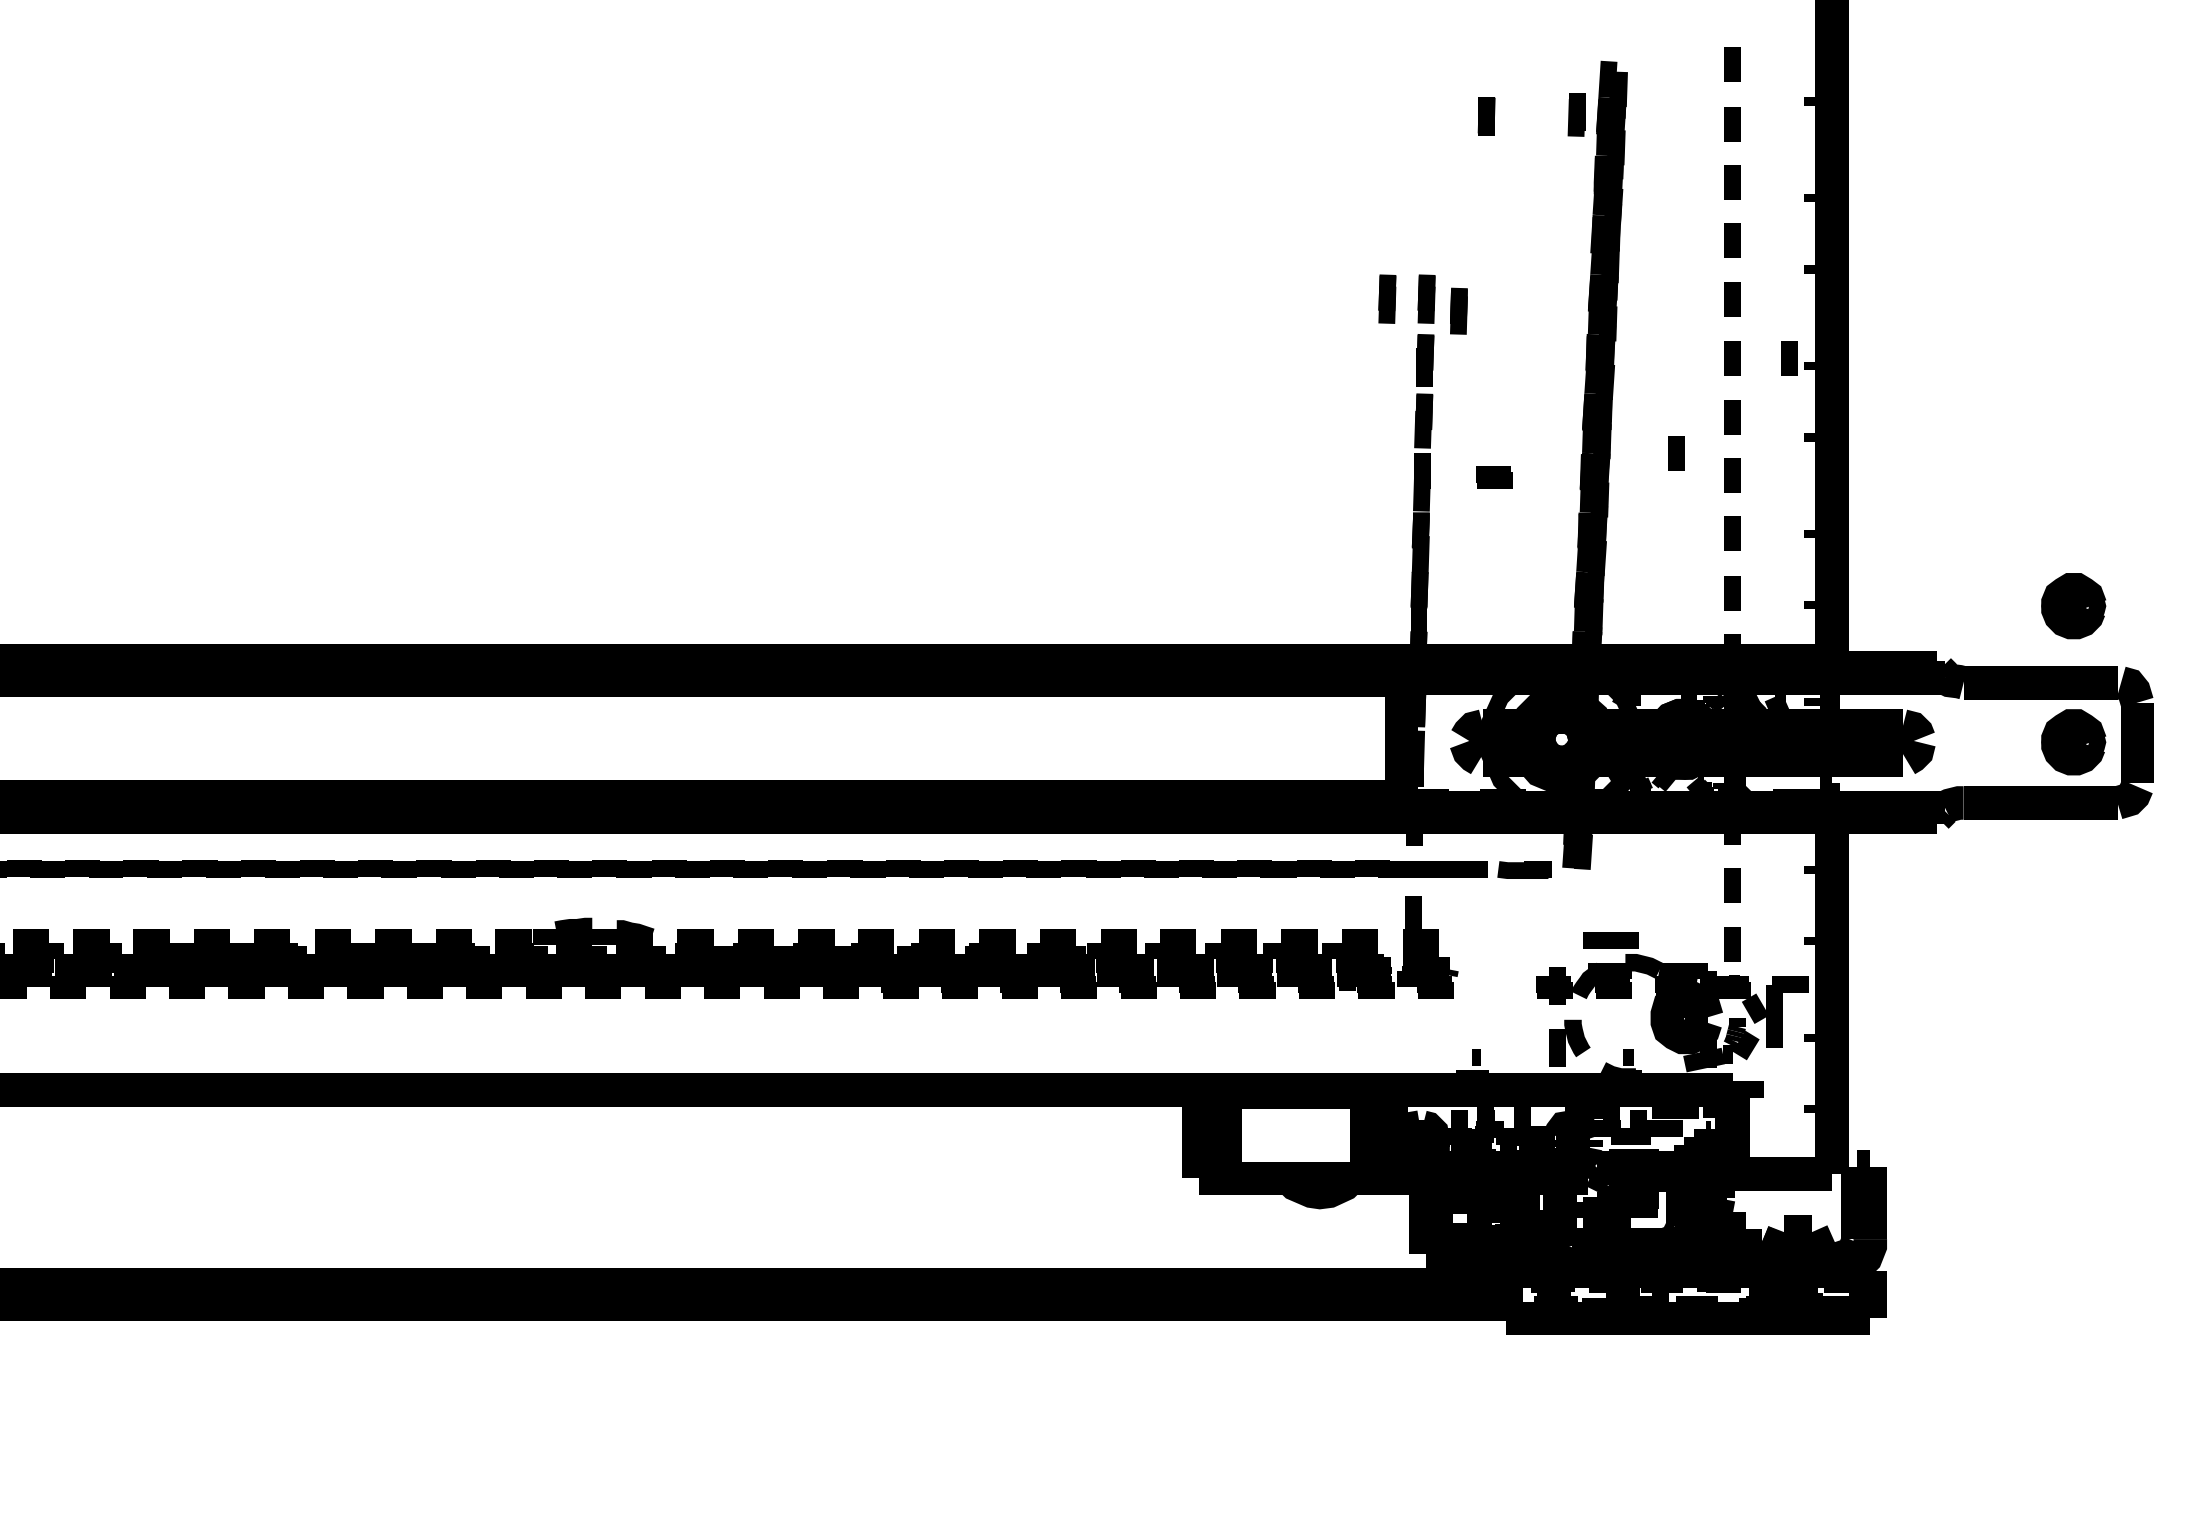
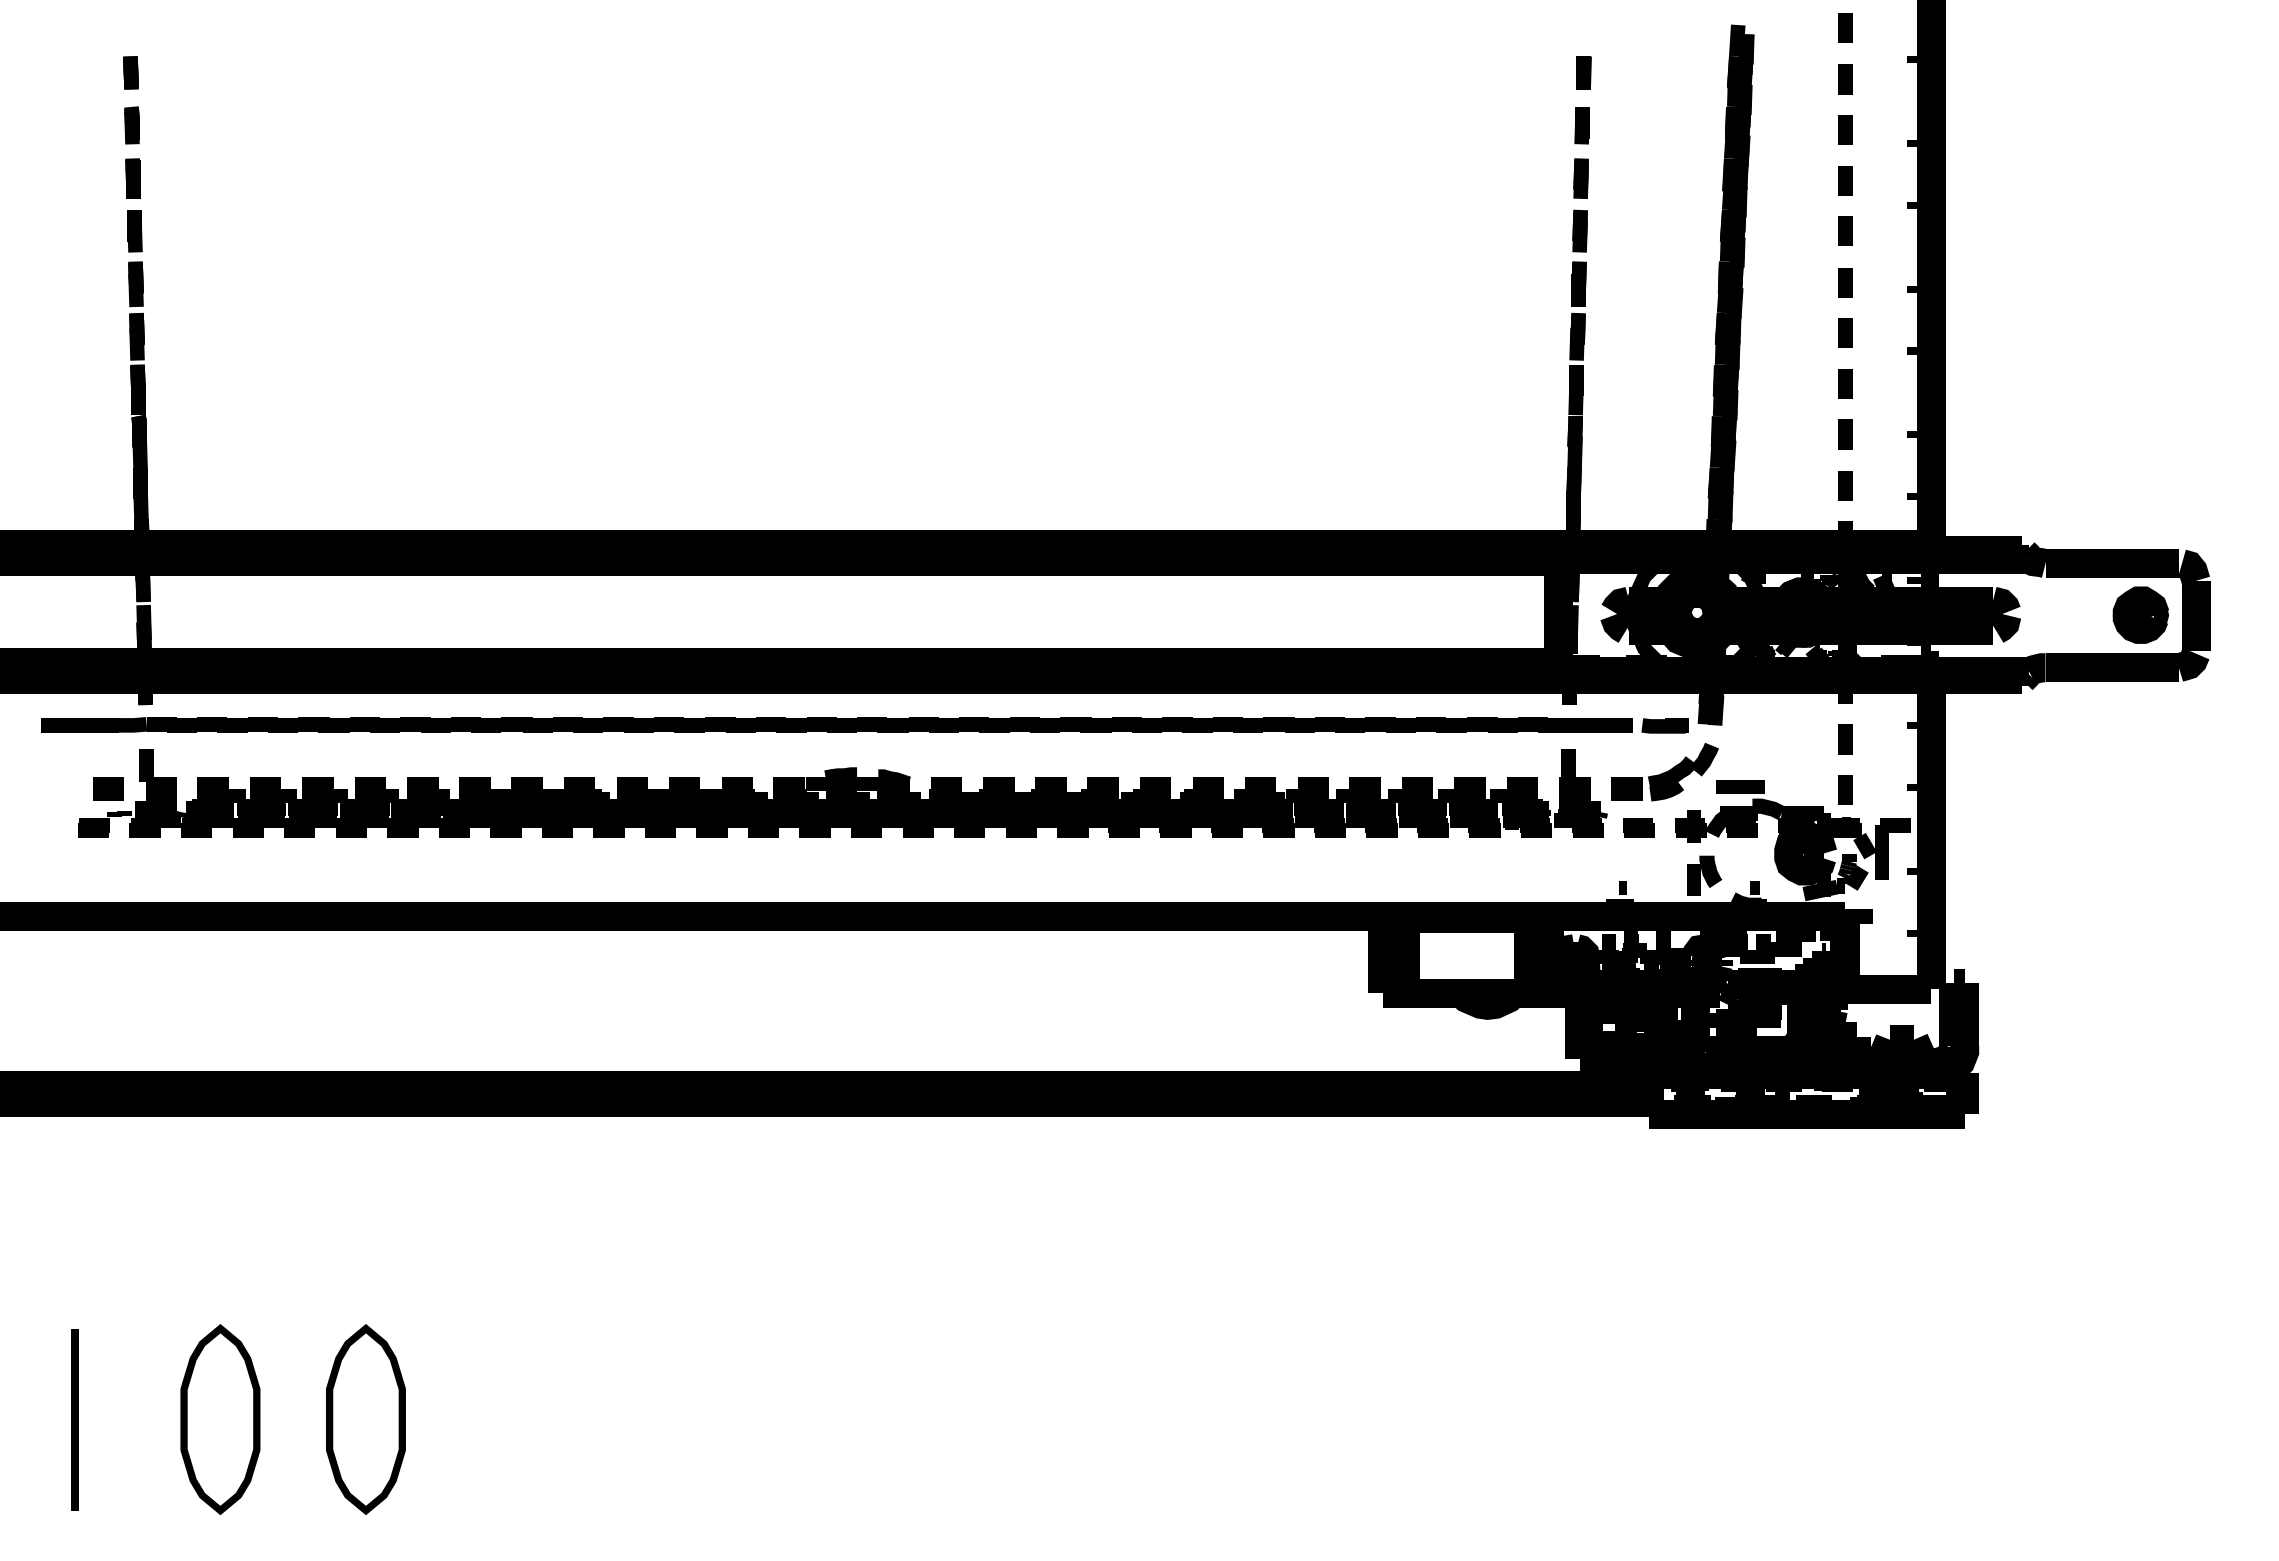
part: (1575, 114) -> (1581, 125), moved
part: (1485, 116) -> (1583, 72), moved
part: (1386, 298) -> (1545, 230), removed
part: (1458, 311) -> (1580, 178), moved
line: (1789, 358) -> (1894, 282), removed
line: (1676, 454) -> (1796, 365), removed
part: (1493, 477) -> (1638, 827), moved
part: (2073, 605) -> (2140, 496), removed
part: (1523, 923) -> (1664, 772), added

